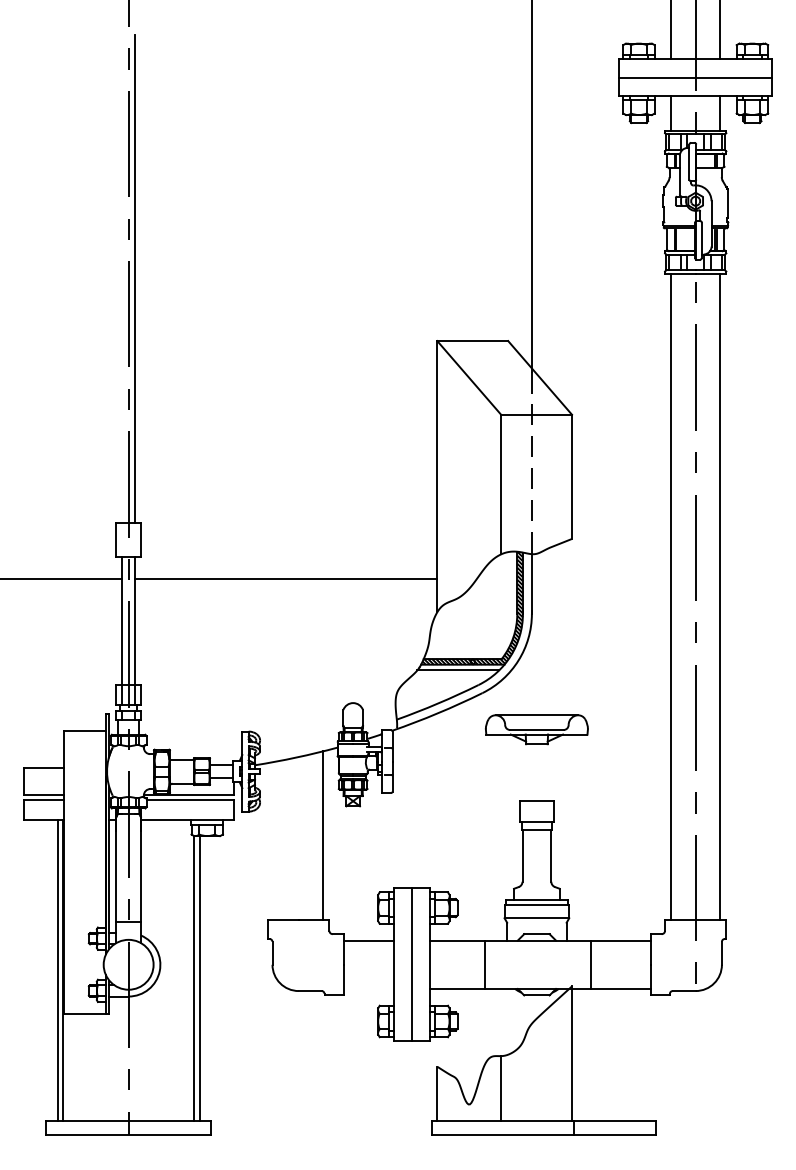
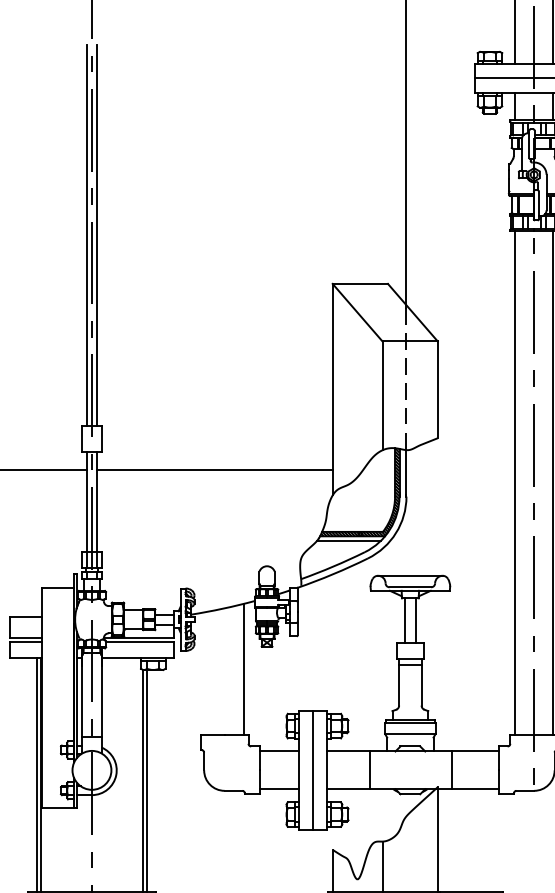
line: (121, 278) -> (86, 235), added
line: (529, 772) -> (404, 620), added
line: (544, 772) -> (416, 620), added
line: (368, 989) -> (279, 789), added

